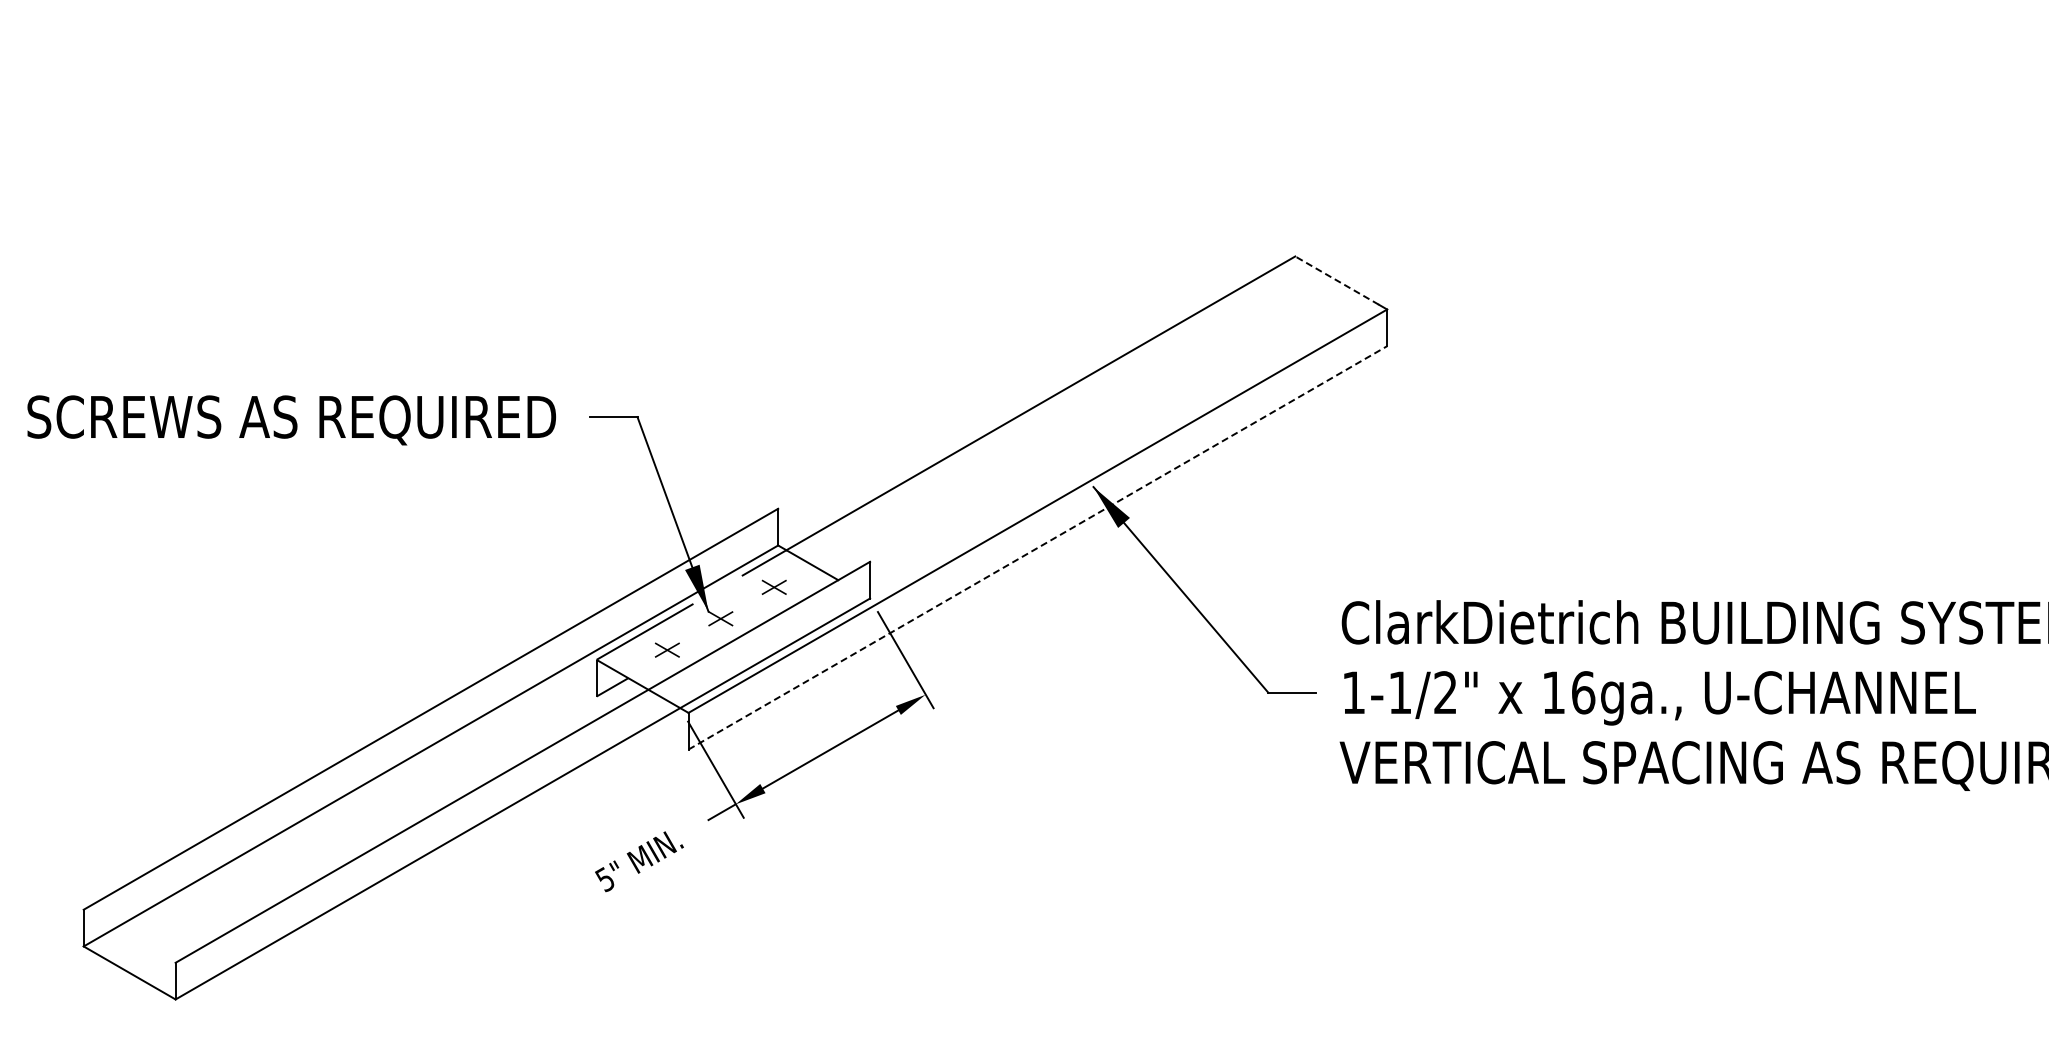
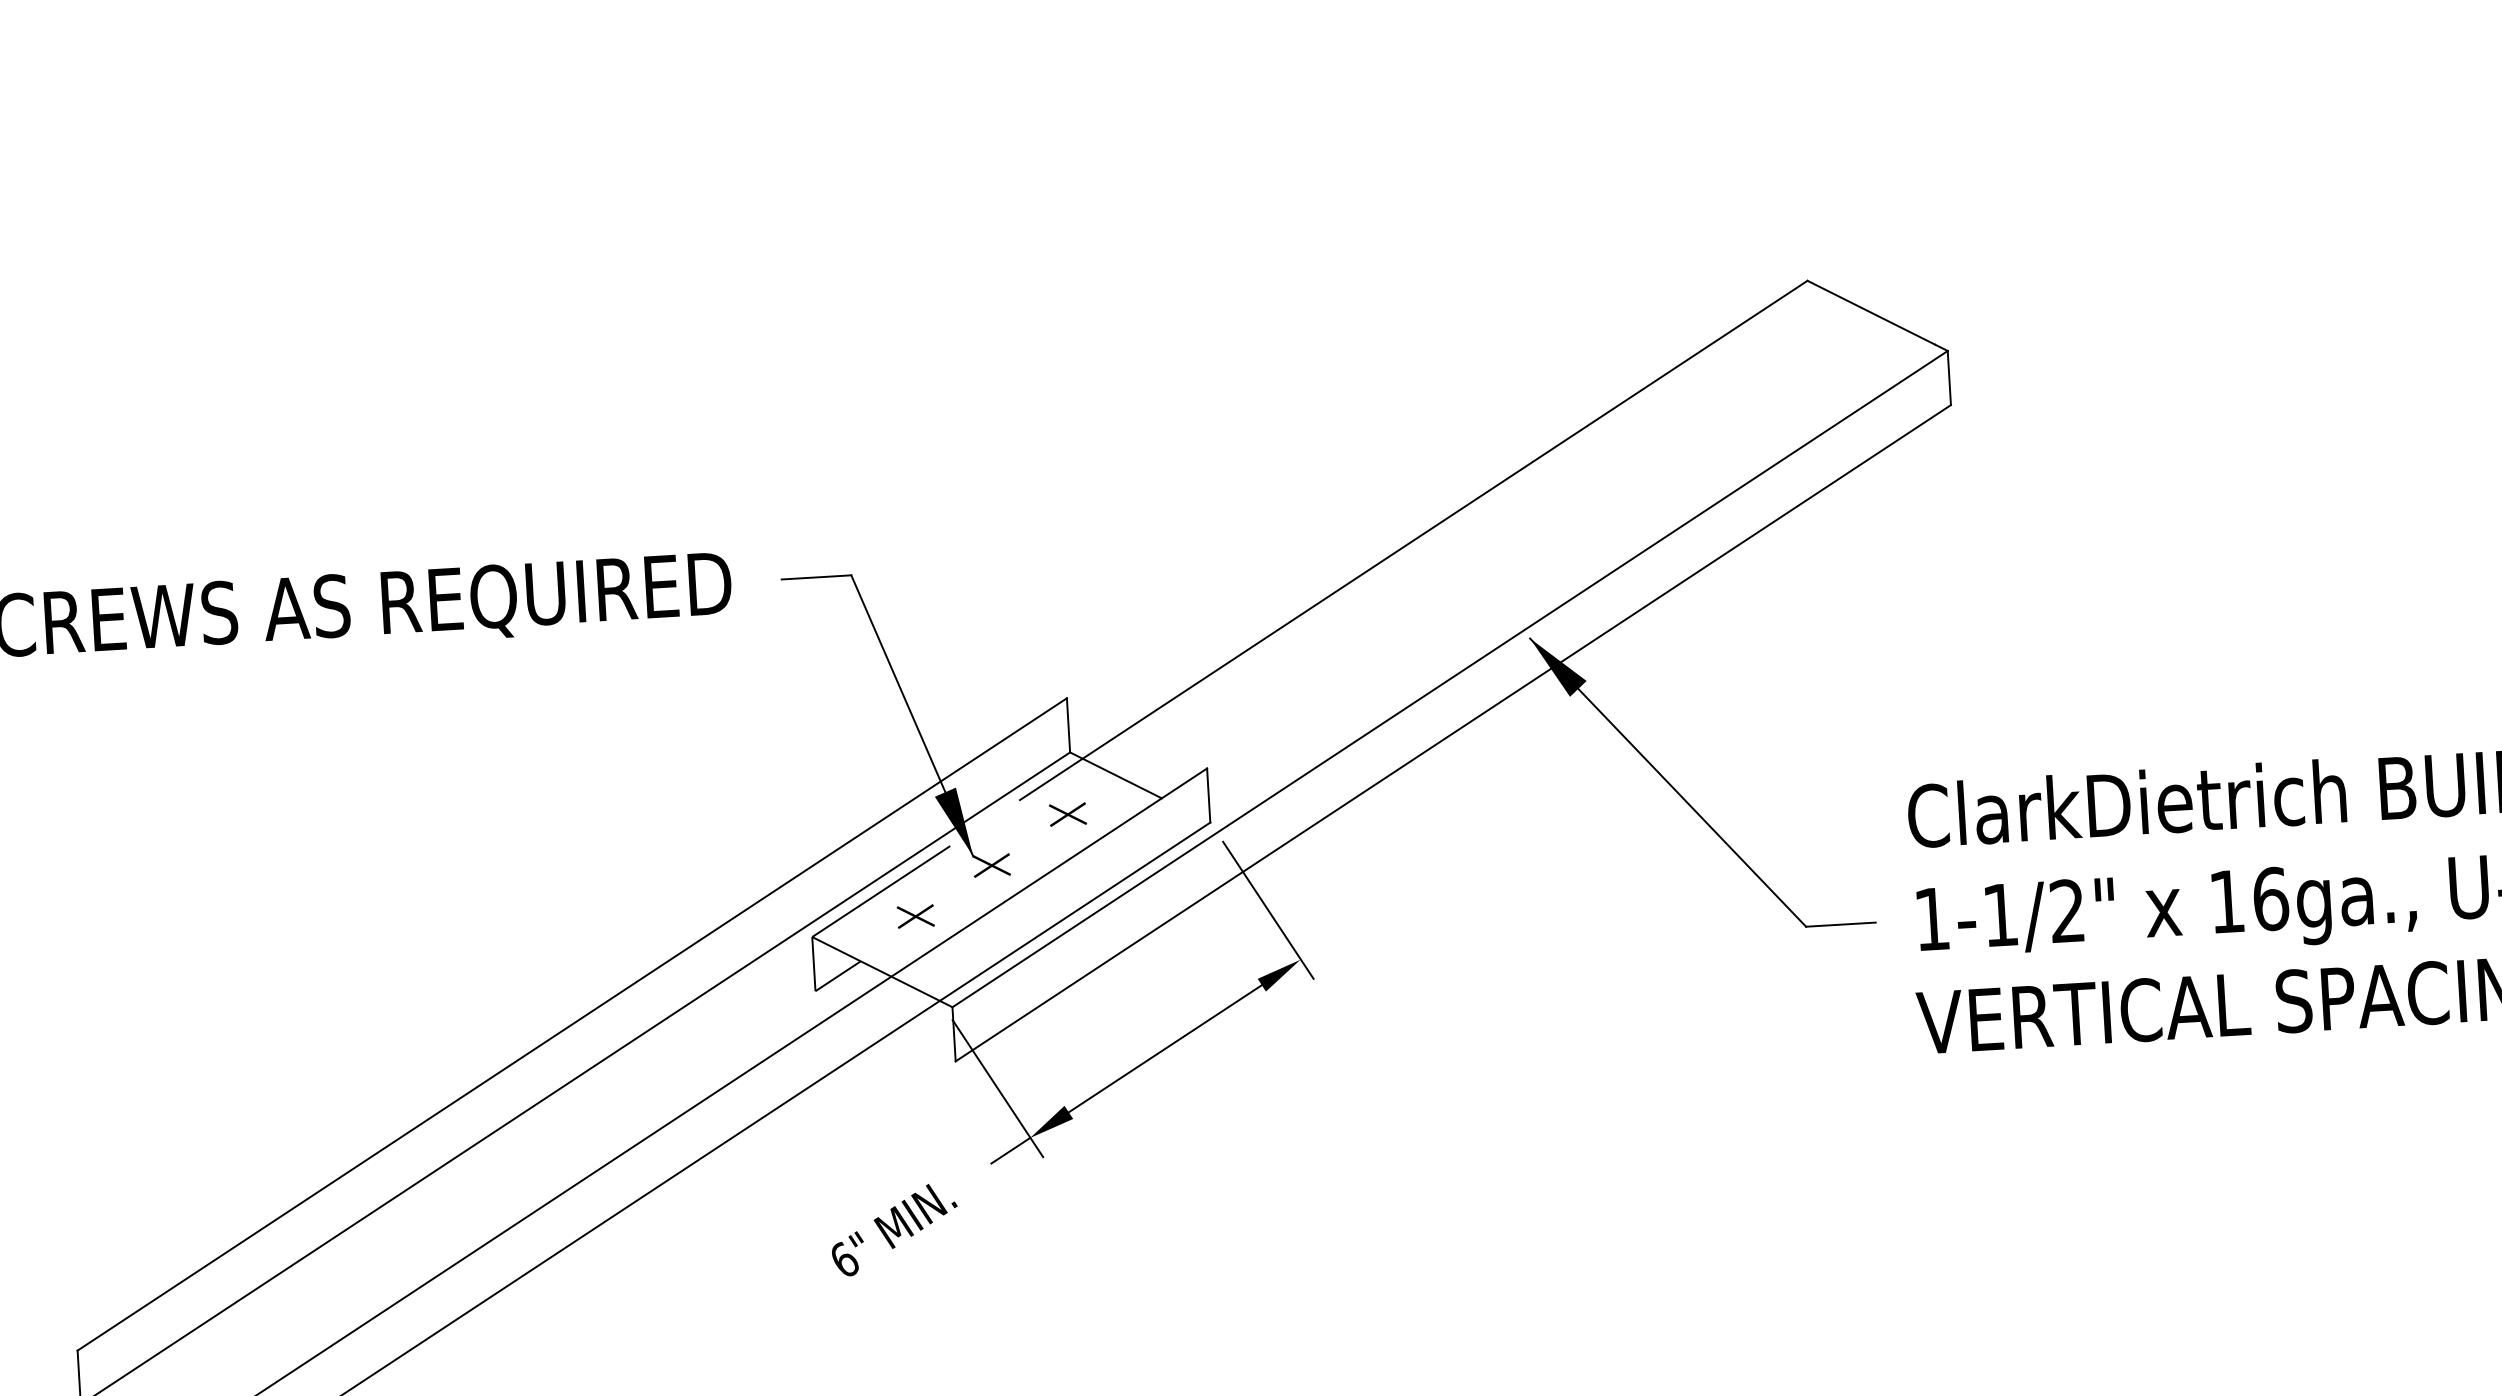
line: (1336, 280) -> (1870, 312), dashed -> solid
line: (1038, 547) -> (1454, 732), dashed -> solid
text: (604, 879) -> (843, 1260), 5" -> 6"

